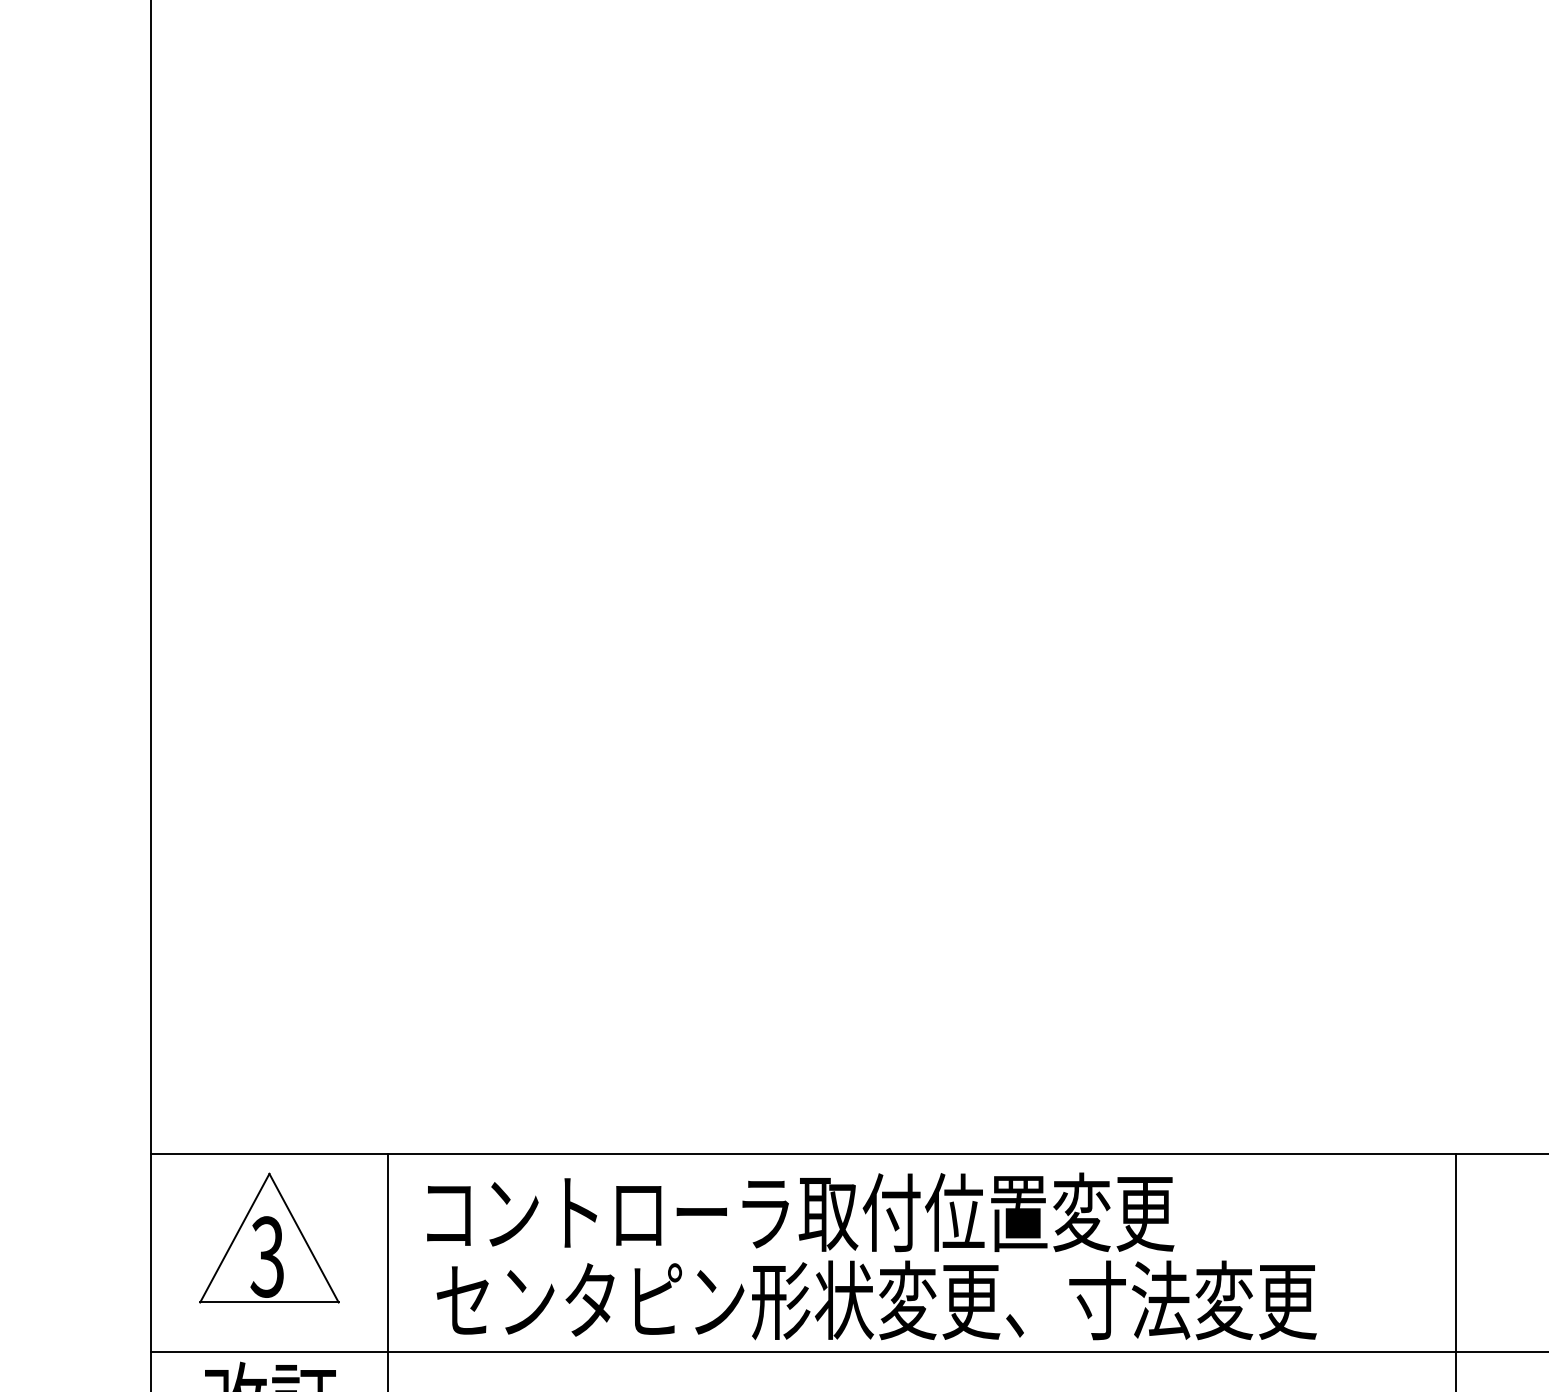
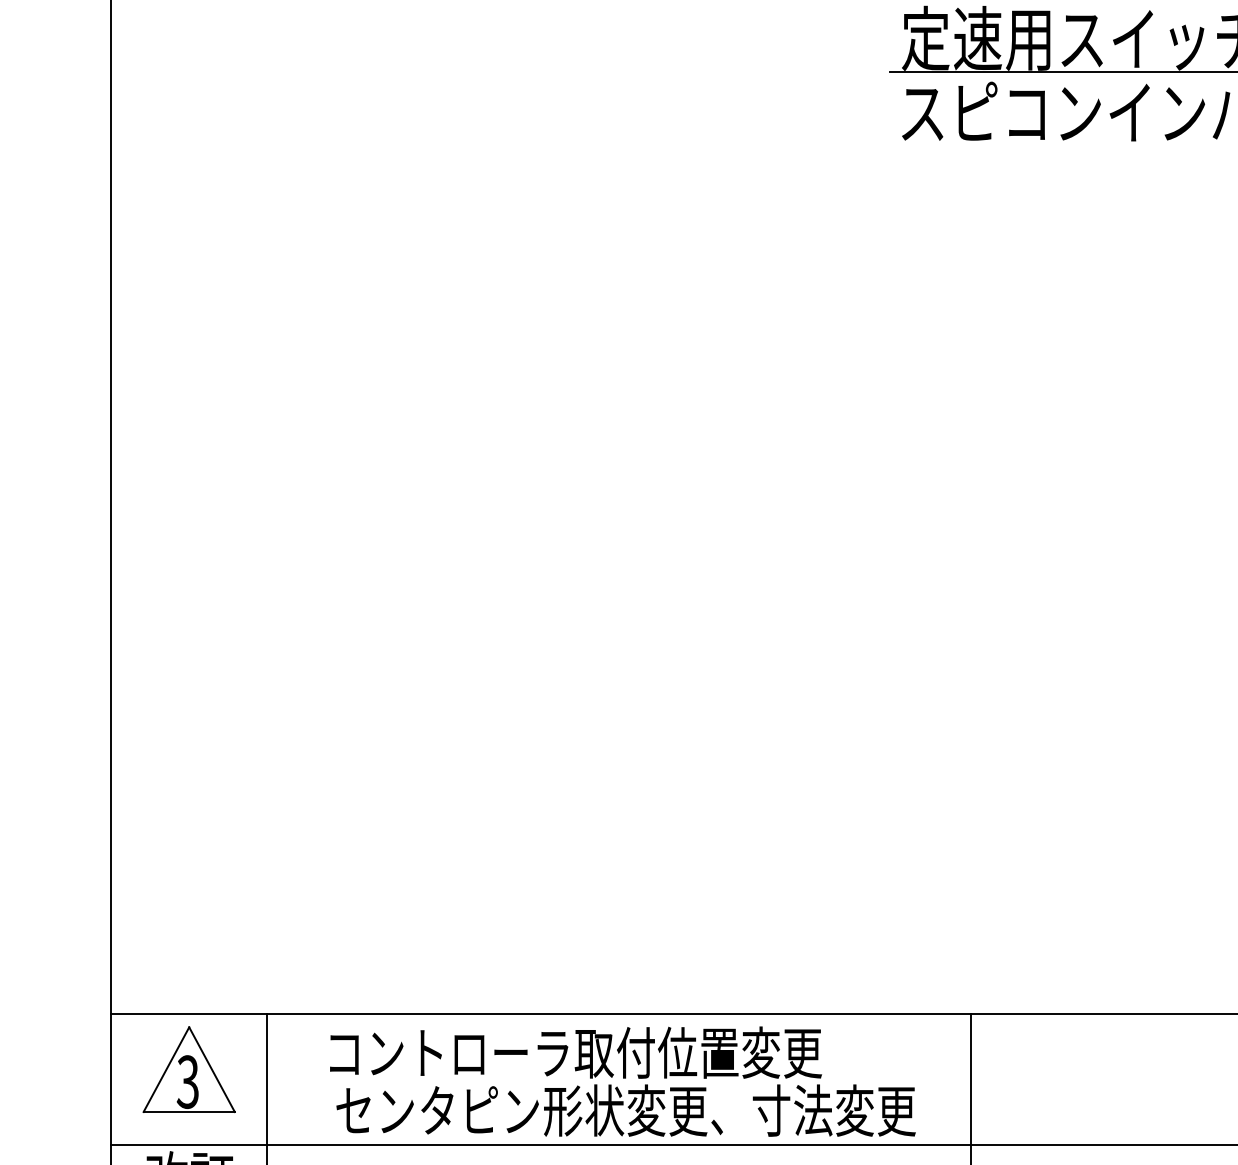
text: (871, 1256) -> (622, 1081), moved

